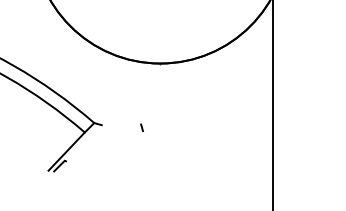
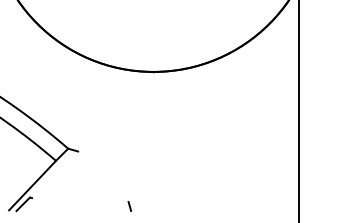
curve: (141, 127) -> (129, 206), moved

